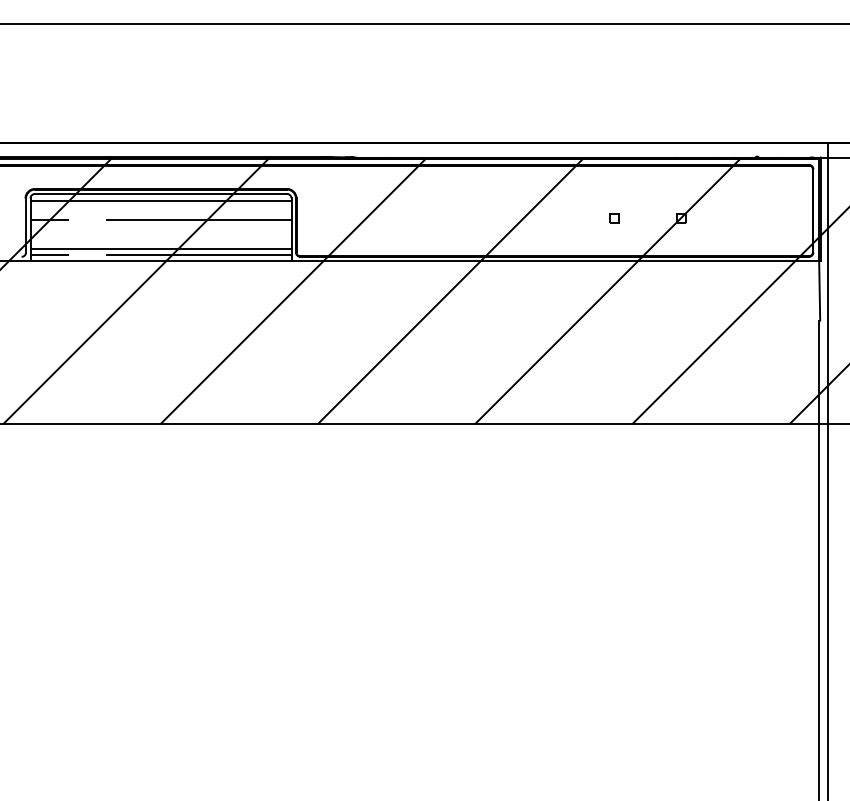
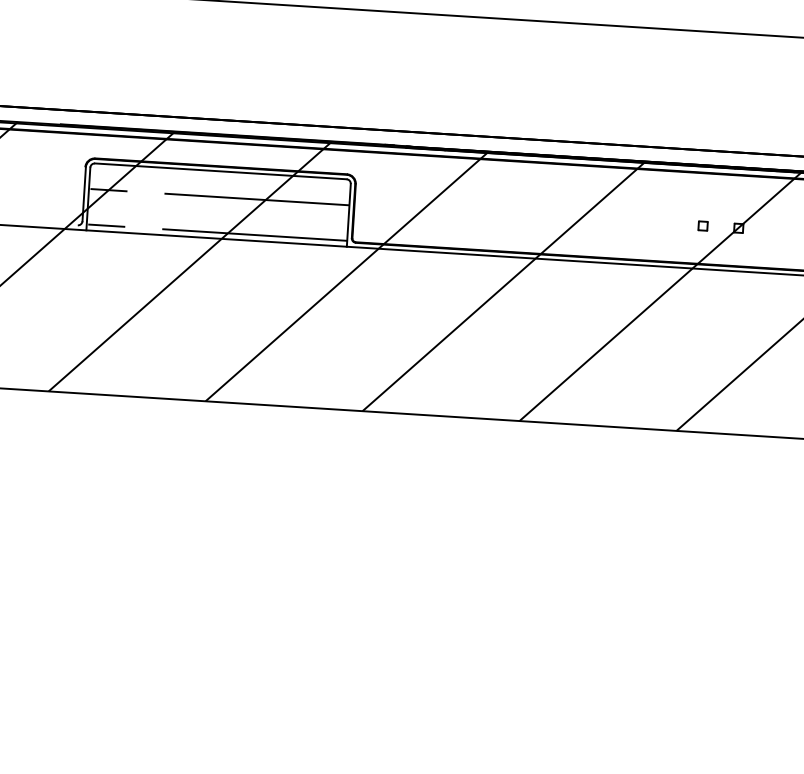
line: (160, 201) -> (219, 178), removed
part: (614, 218) -> (702, 226), moved
line: (160, 249) -> (216, 226), removed

